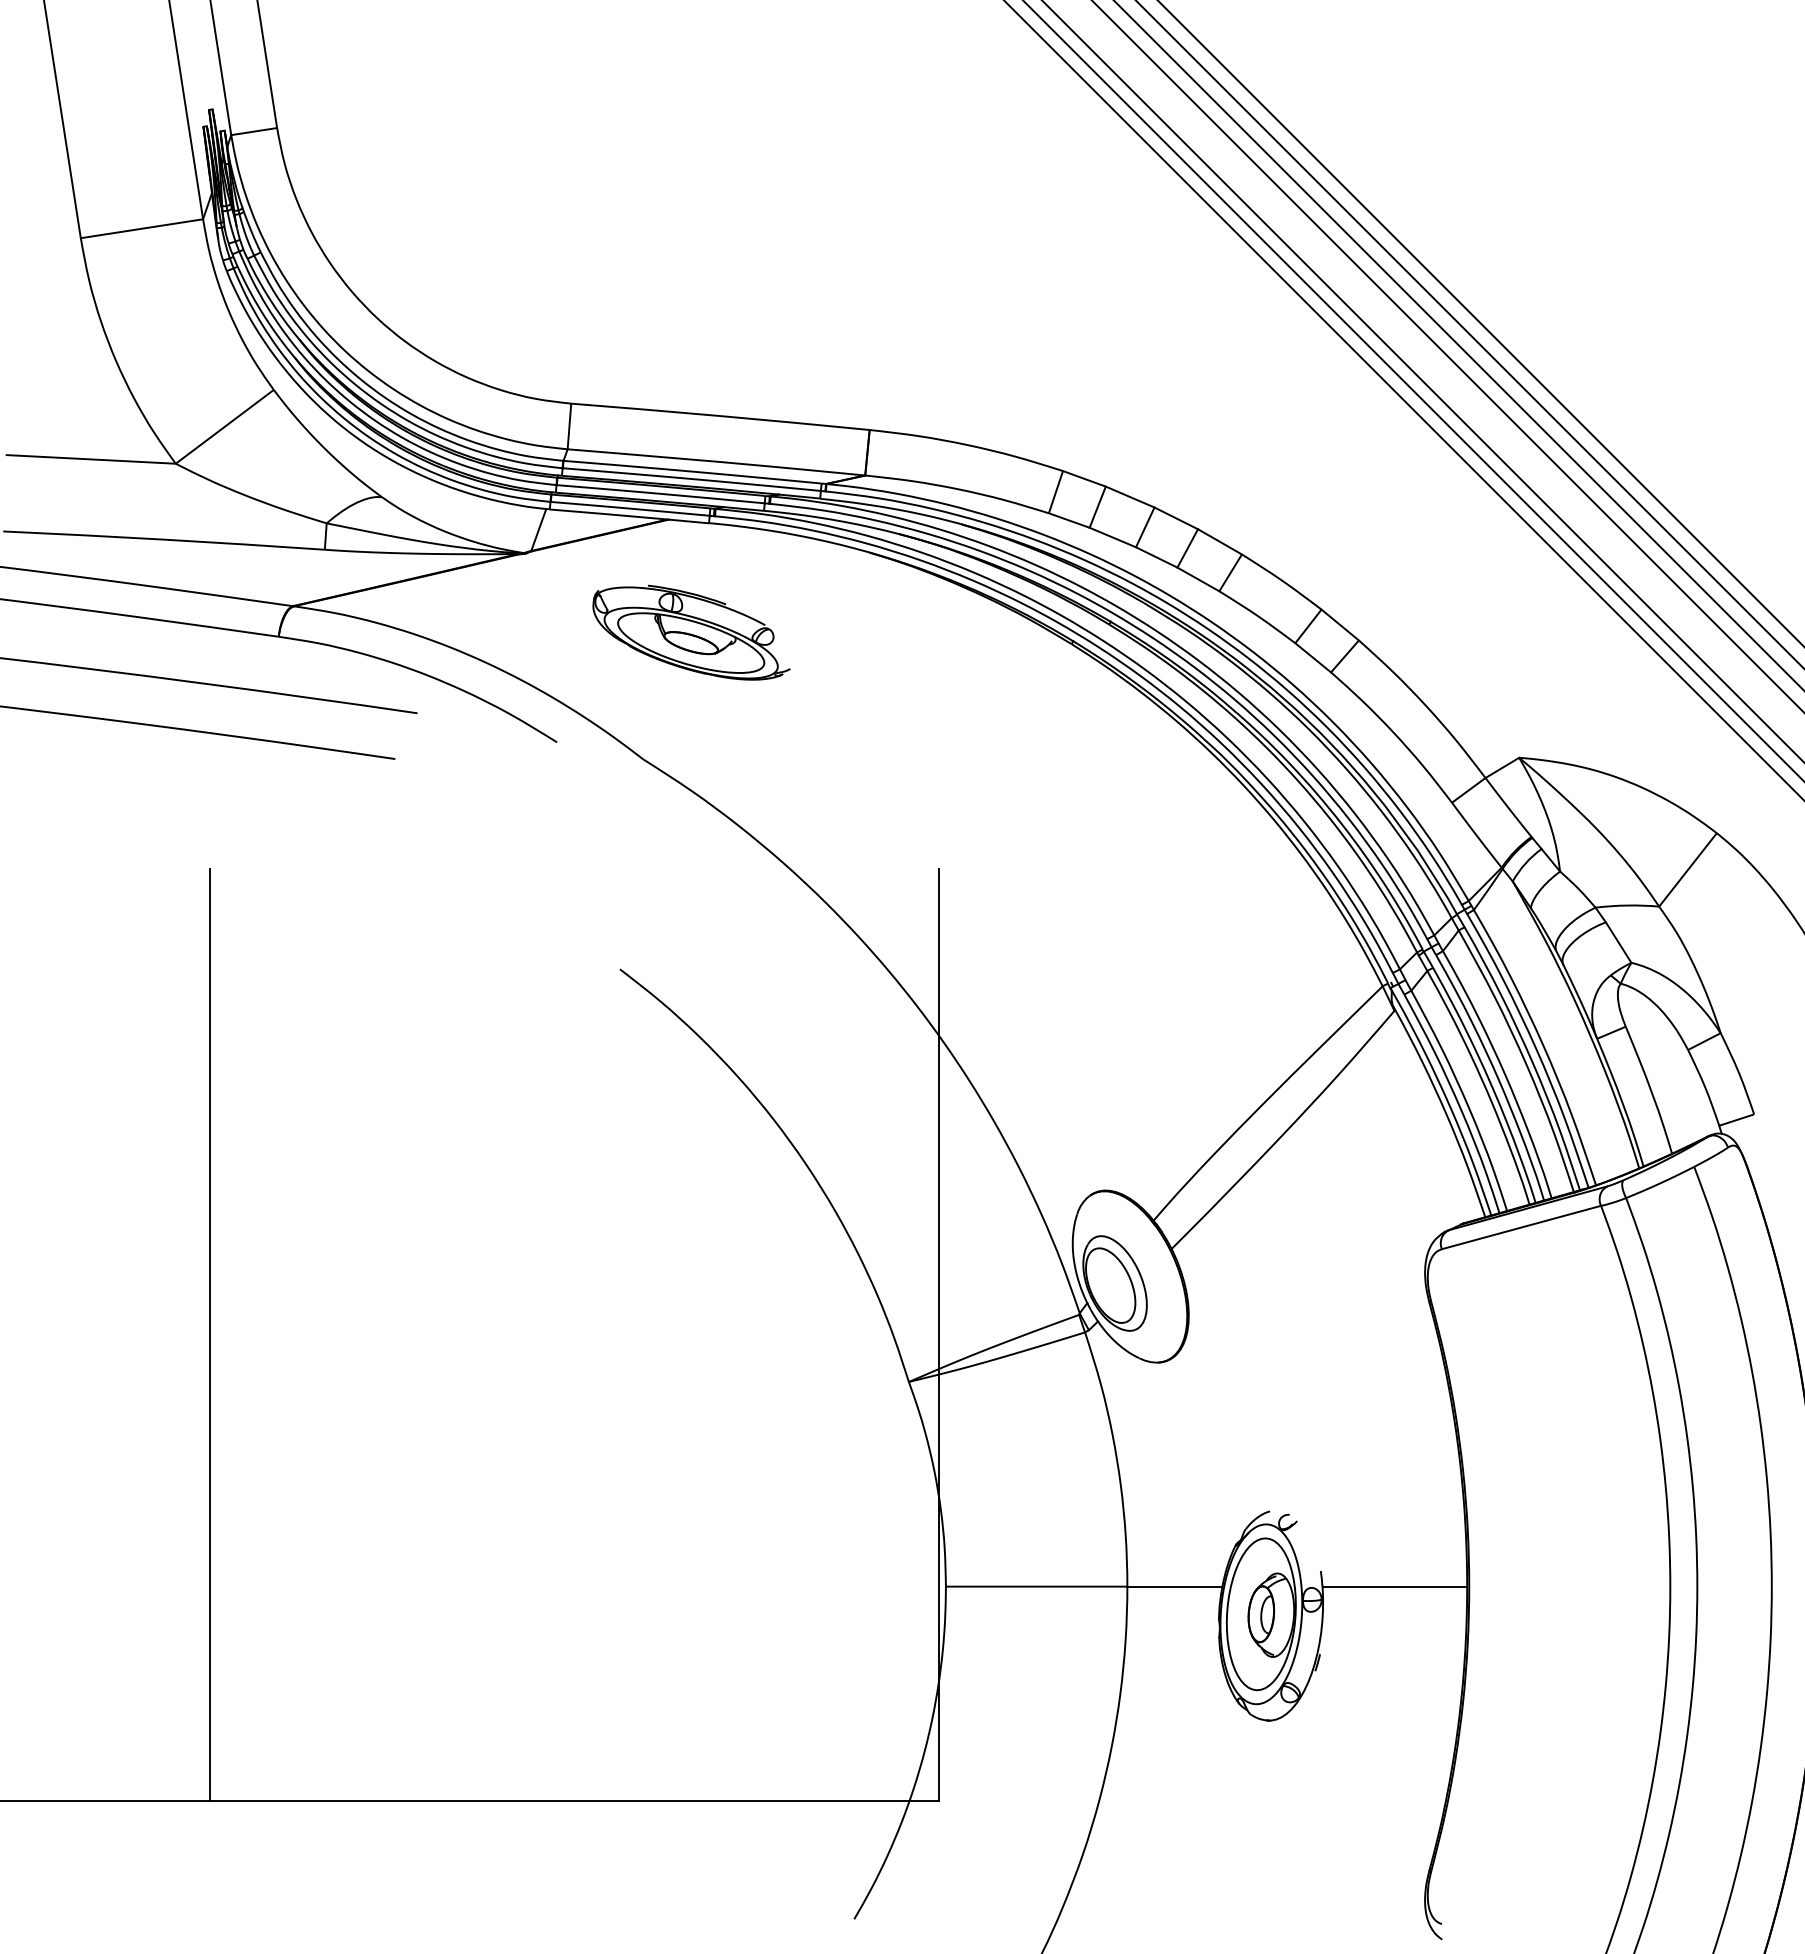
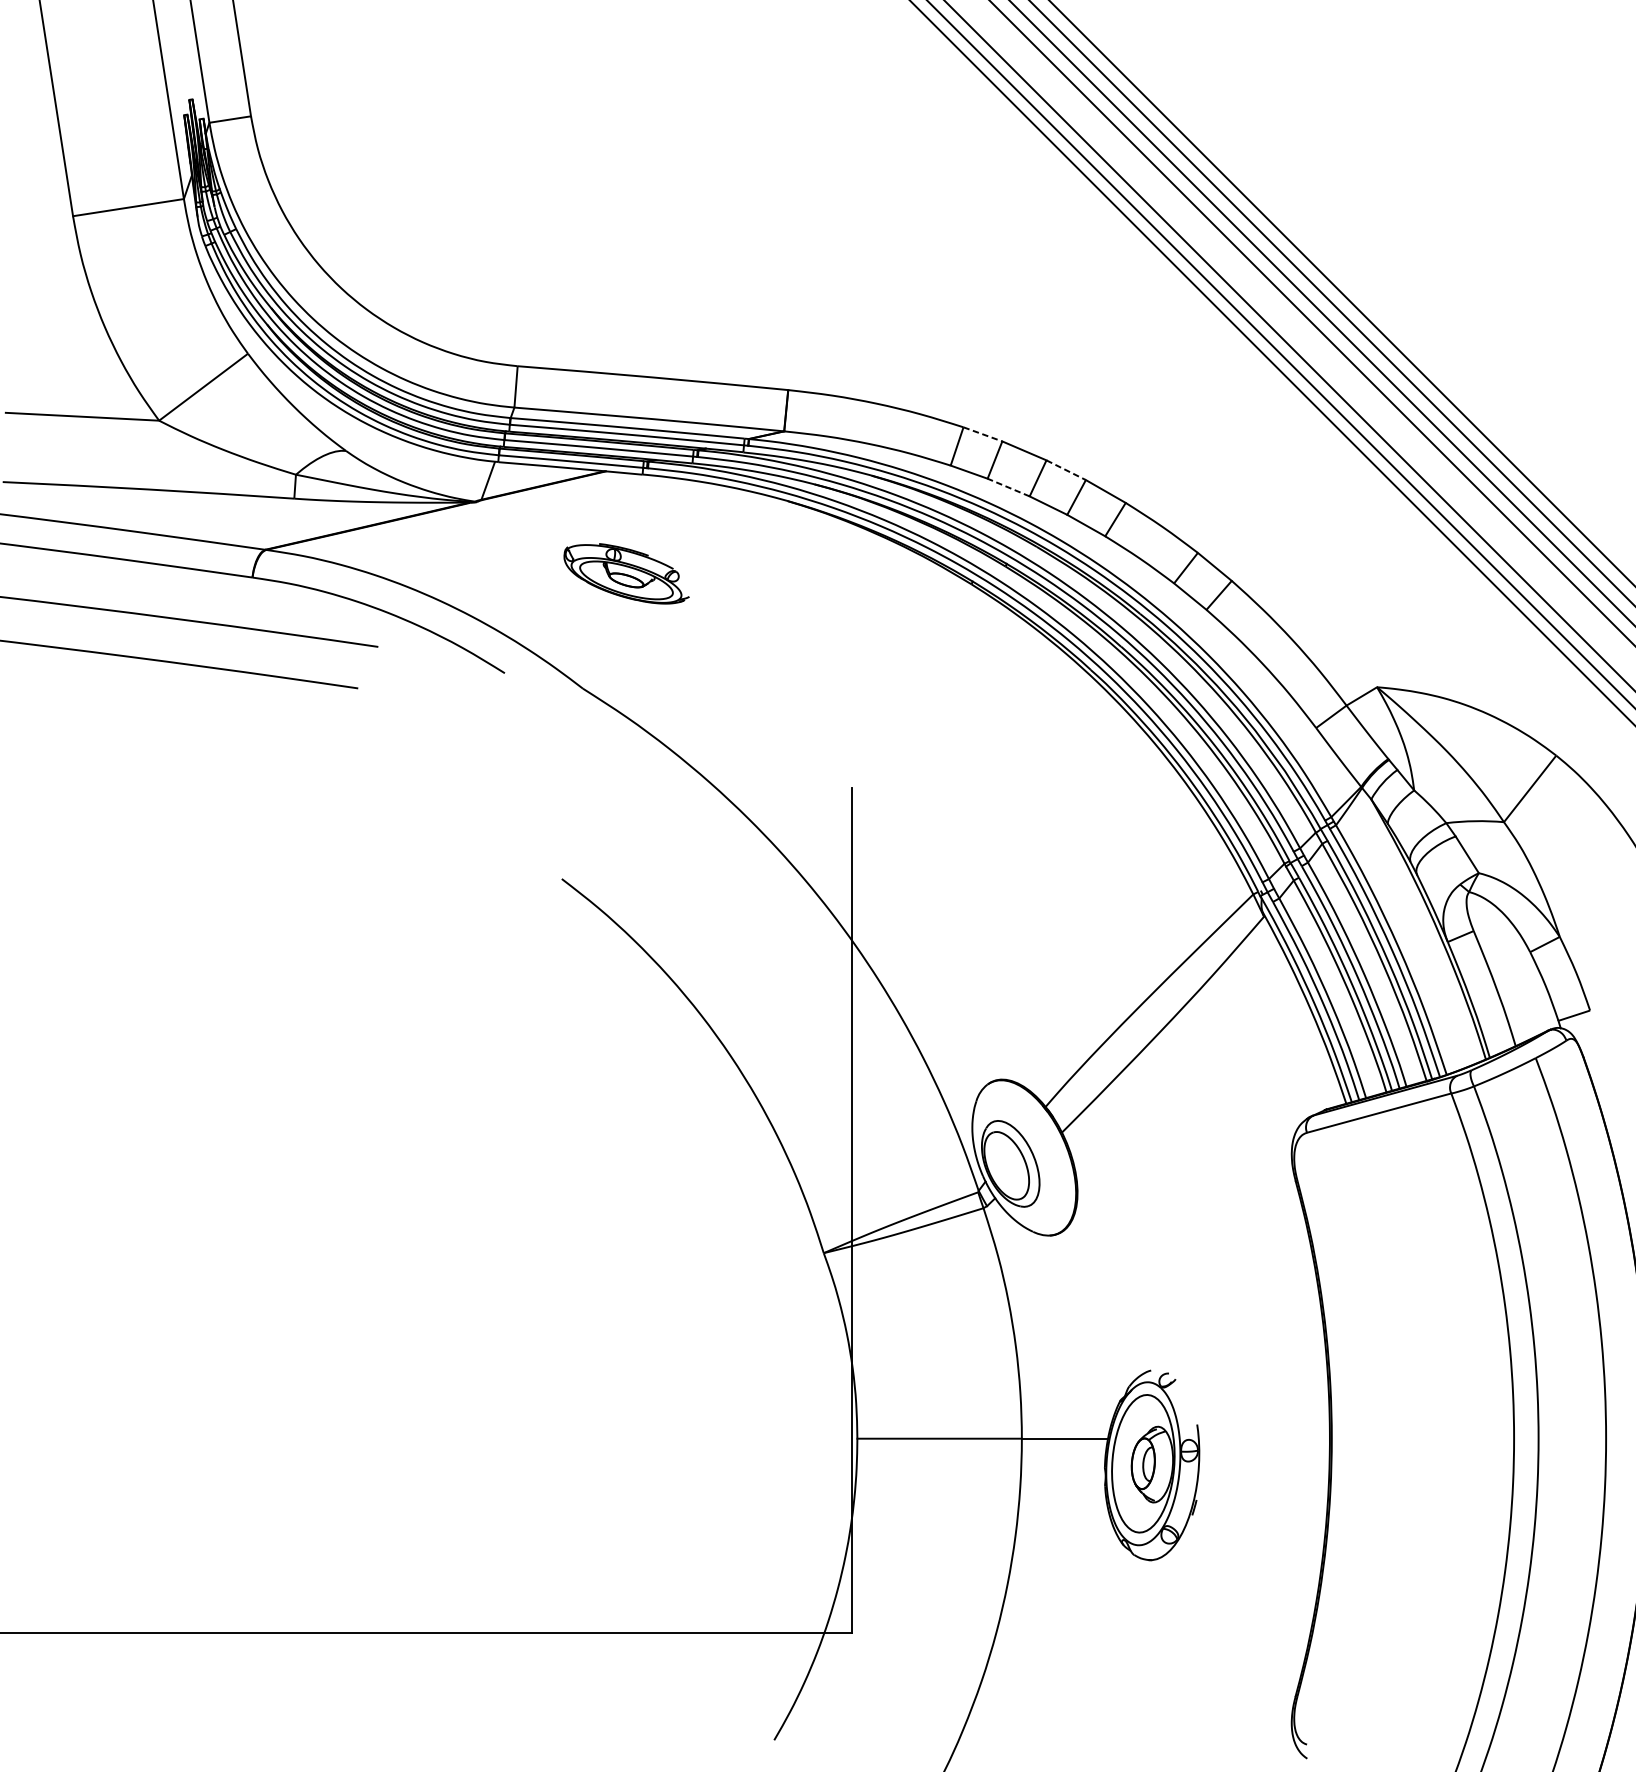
line: (1084, 478) -> (983, 434), solid -> dashed
line: (1176, 518) -> (1066, 470), solid -> dashed
line: (1112, 537) -> (1008, 487), solid -> dashed
part: (691, 632) -> (626, 573), size x0.7
line: (209, 1334) -> (189, 1210), removed
line: (1395, 1586) -> (1264, 1438), removed

